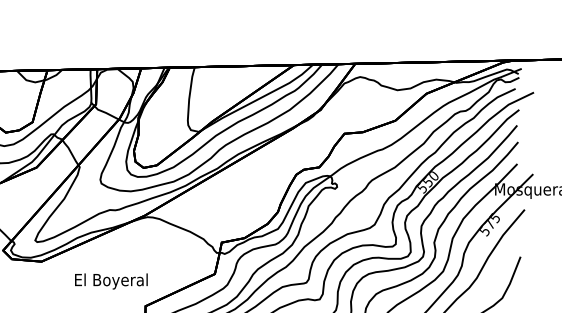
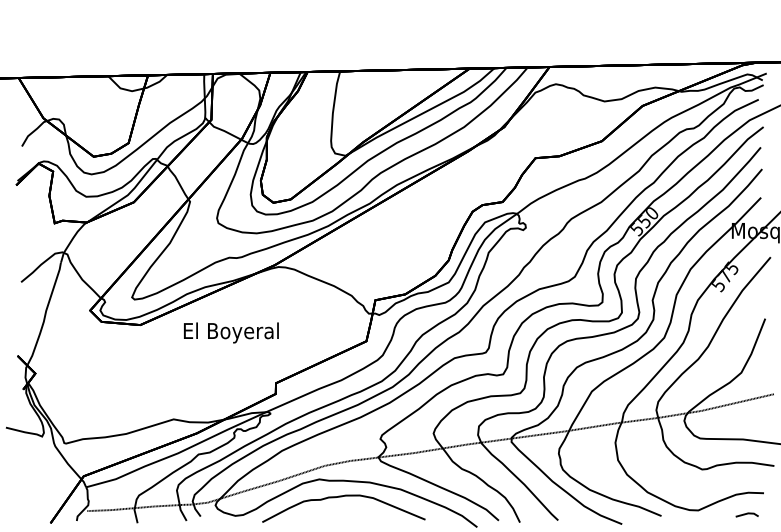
text: (111, 281) -> (231, 332), moved

